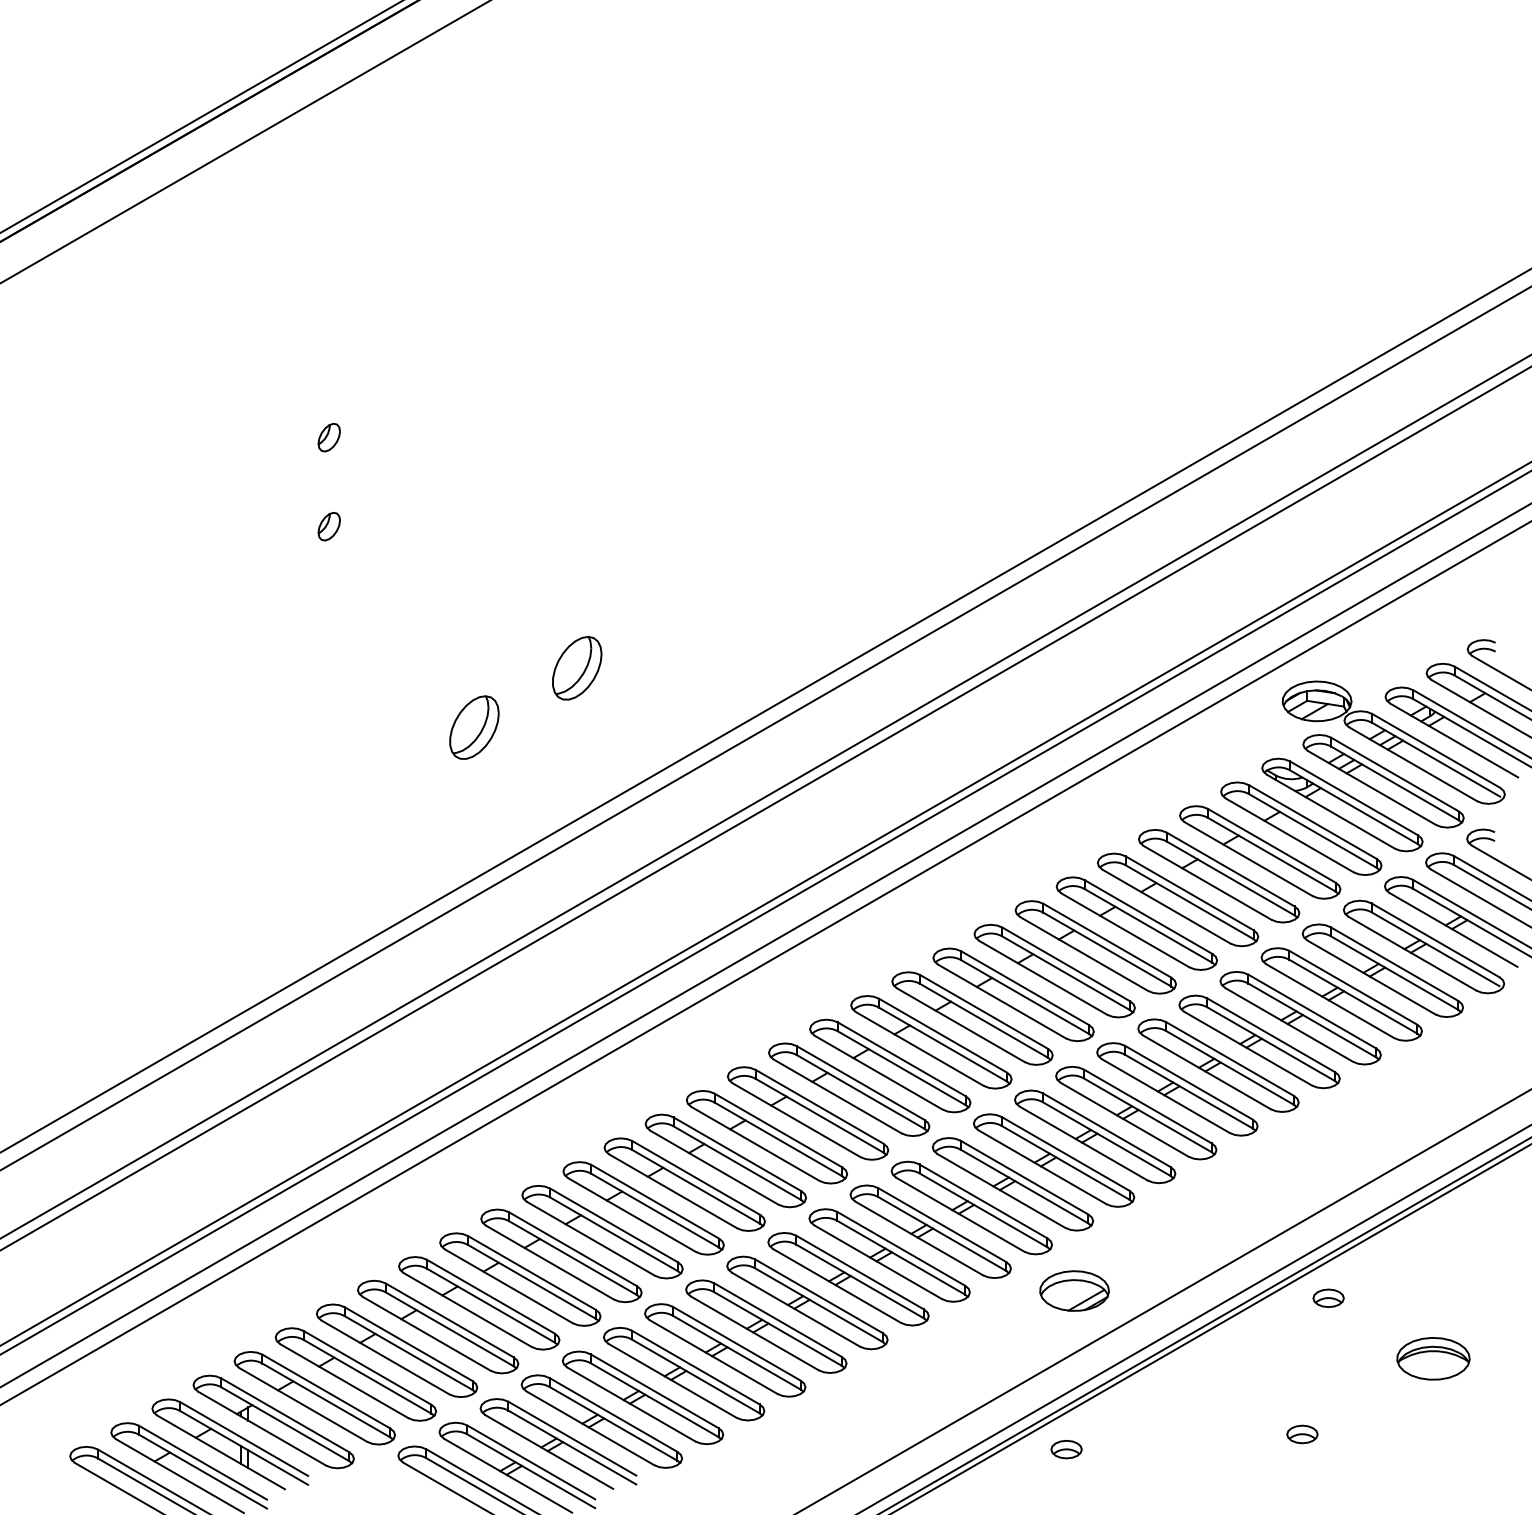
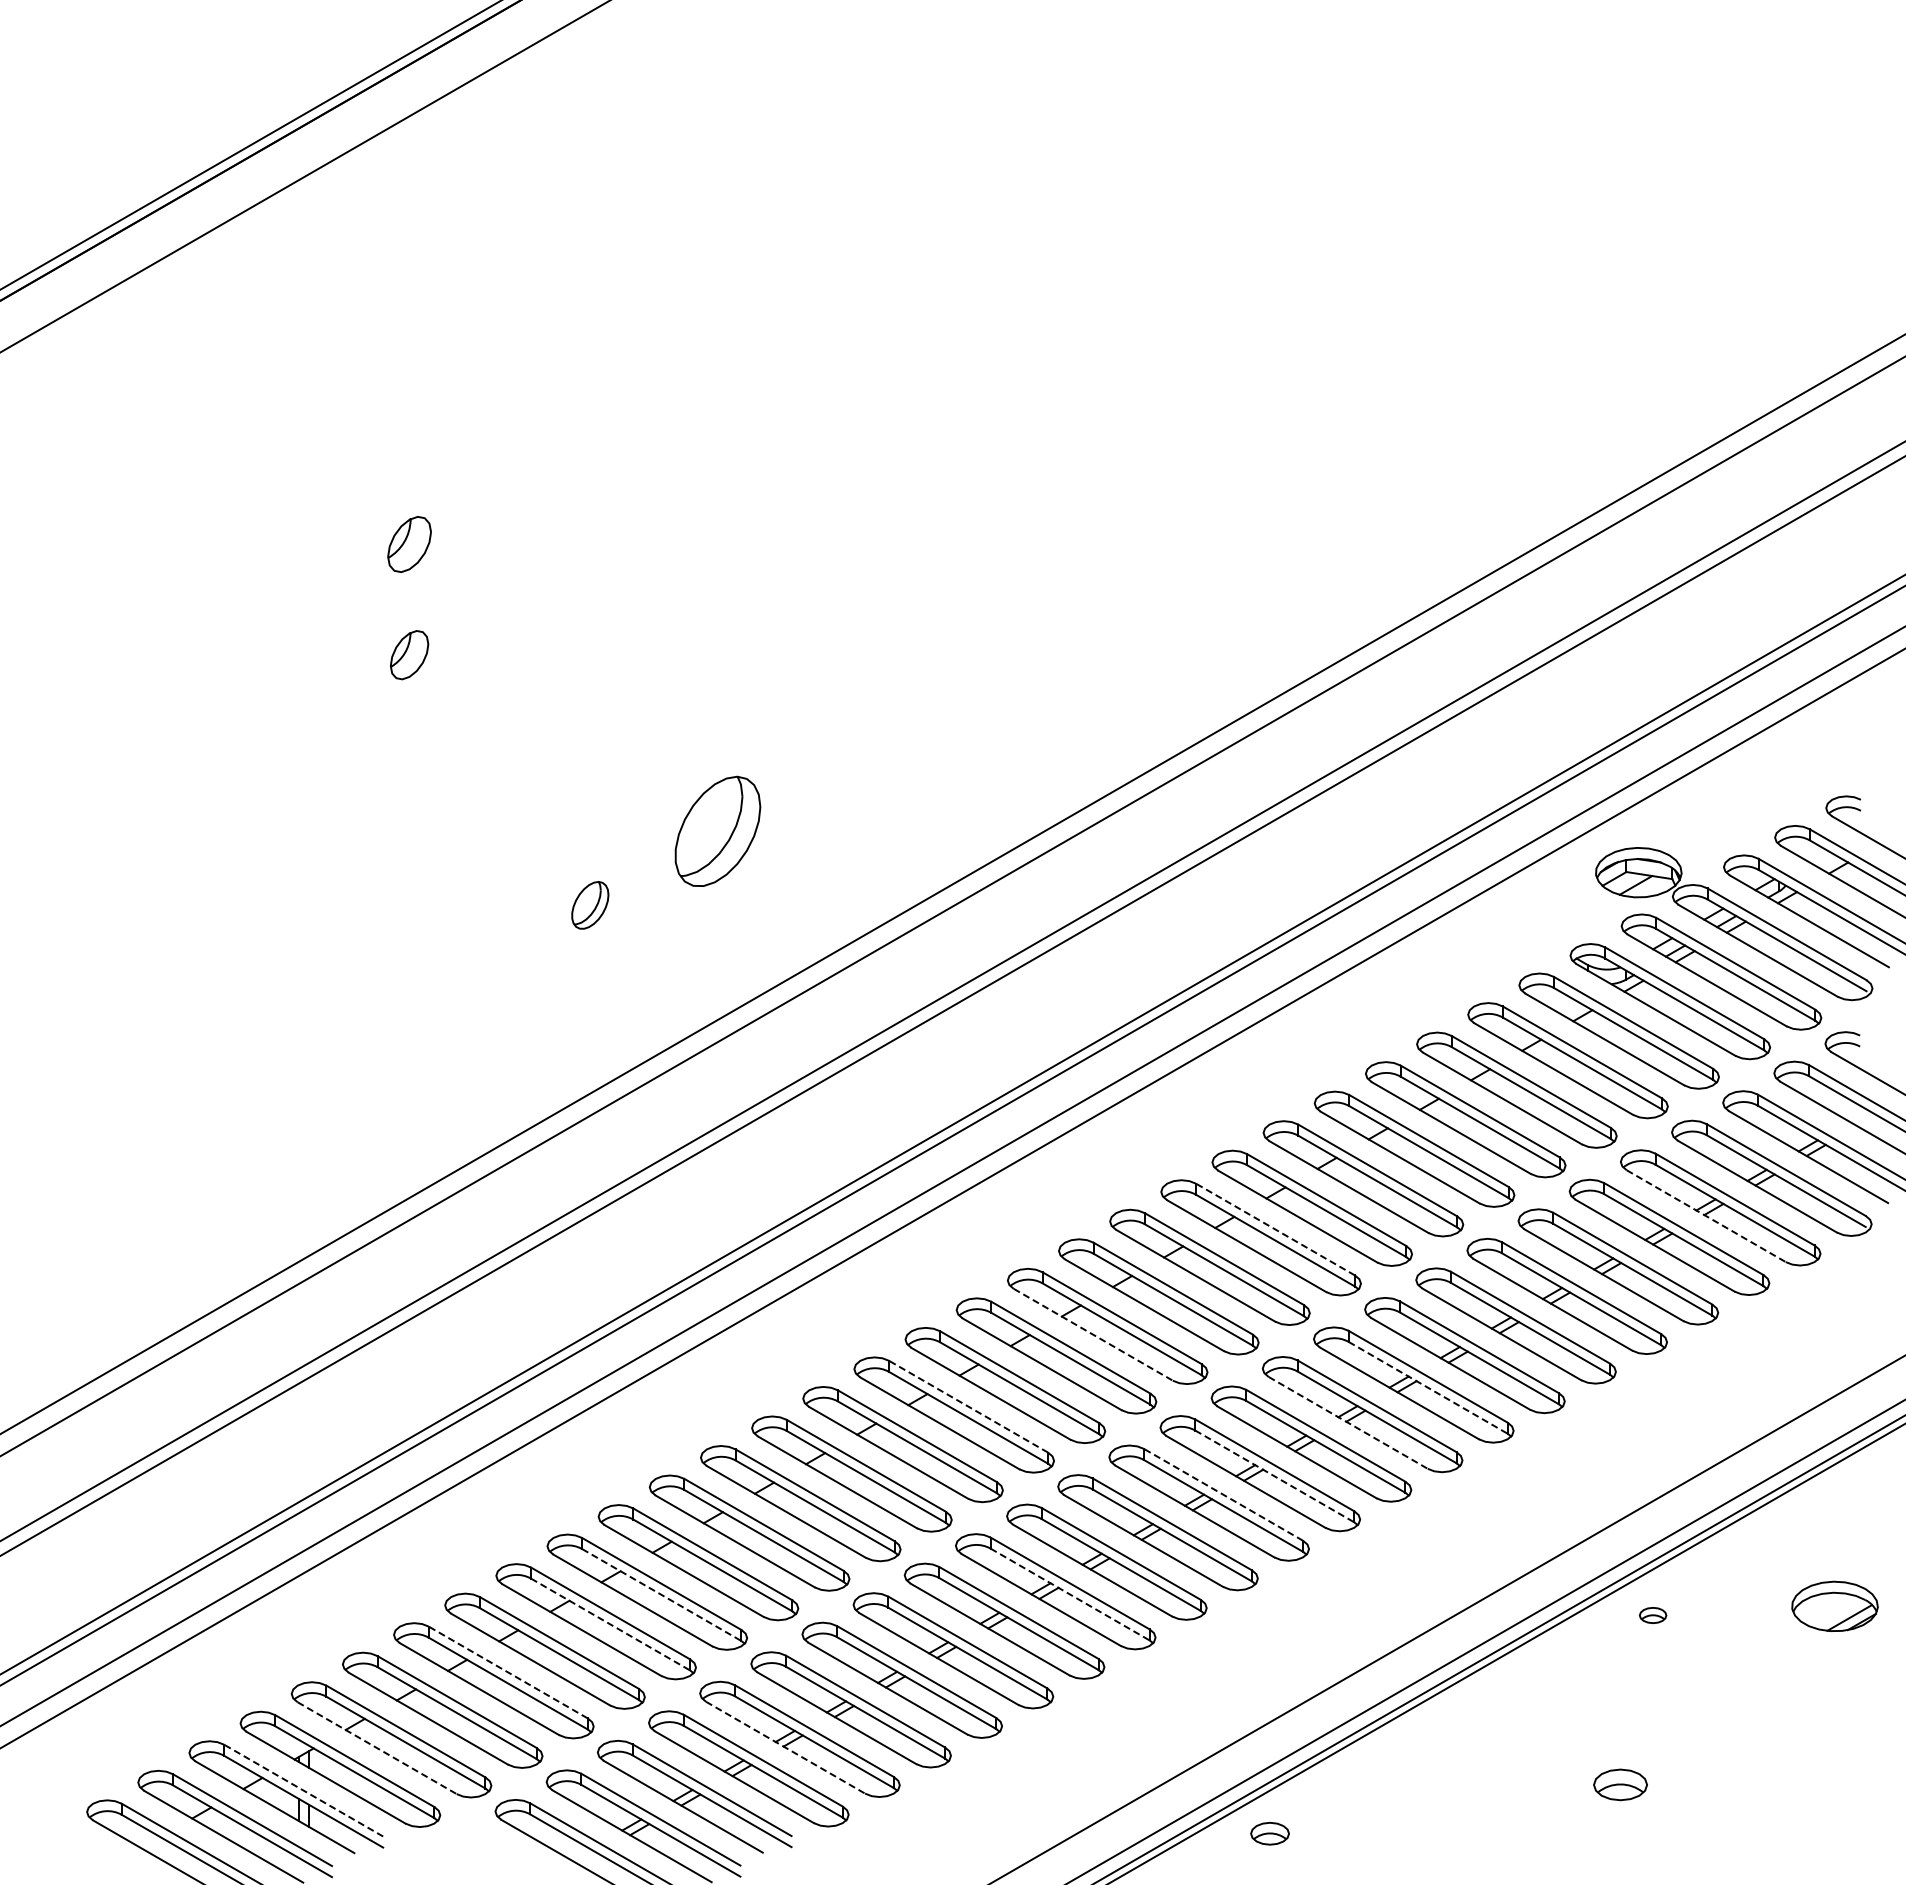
part: (329, 437) -> (409, 544), size x1.6
part: (329, 526) -> (409, 655), size x1.4
part: (577, 668) -> (718, 831), size x1.4
part: (474, 727) -> (590, 905), size x0.6
line: (1371, 977) -> (1706, 1216), solid -> dashed
line: (1025, 988) -> (1275, 1229), solid -> dashed
line: (878, 1072) -> (1093, 1334), solid -> dashed
line: (1148, 1115) -> (1428, 1387), solid -> dashed
line: (778, 1130) -> (968, 1406), solid -> dashed
line: (1083, 1143) -> (1348, 1422), solid -> dashed
line: (1024, 1186) -> (1274, 1476), solid -> dashed
line: (983, 1201) -> (1223, 1494), solid -> dashed
line: (531, 1281) -> (661, 1594), solid -> dashed
line: (860, 1281) -> (1070, 1594), solid -> dashed
part: (1074, 1290) -> (1834, 1605), moved
part: (1328, 1298) -> (1652, 1615), size x0.7
line: (490, 1305) -> (610, 1624), solid -> dashed
line: (408, 1344) -> (508, 1672), solid -> dashed
part: (1433, 1358) -> (1783, 1690), removed
line: (631, 1404) -> (785, 1747), solid -> dashed
line: (303, 1405) -> (377, 1748), solid -> dashed
part: (1302, 1434) -> (1620, 1784), size x1.4
line: (244, 1438) -> (303, 1790), solid -> dashed
part: (1066, 1449) -> (1269, 1833), moved

